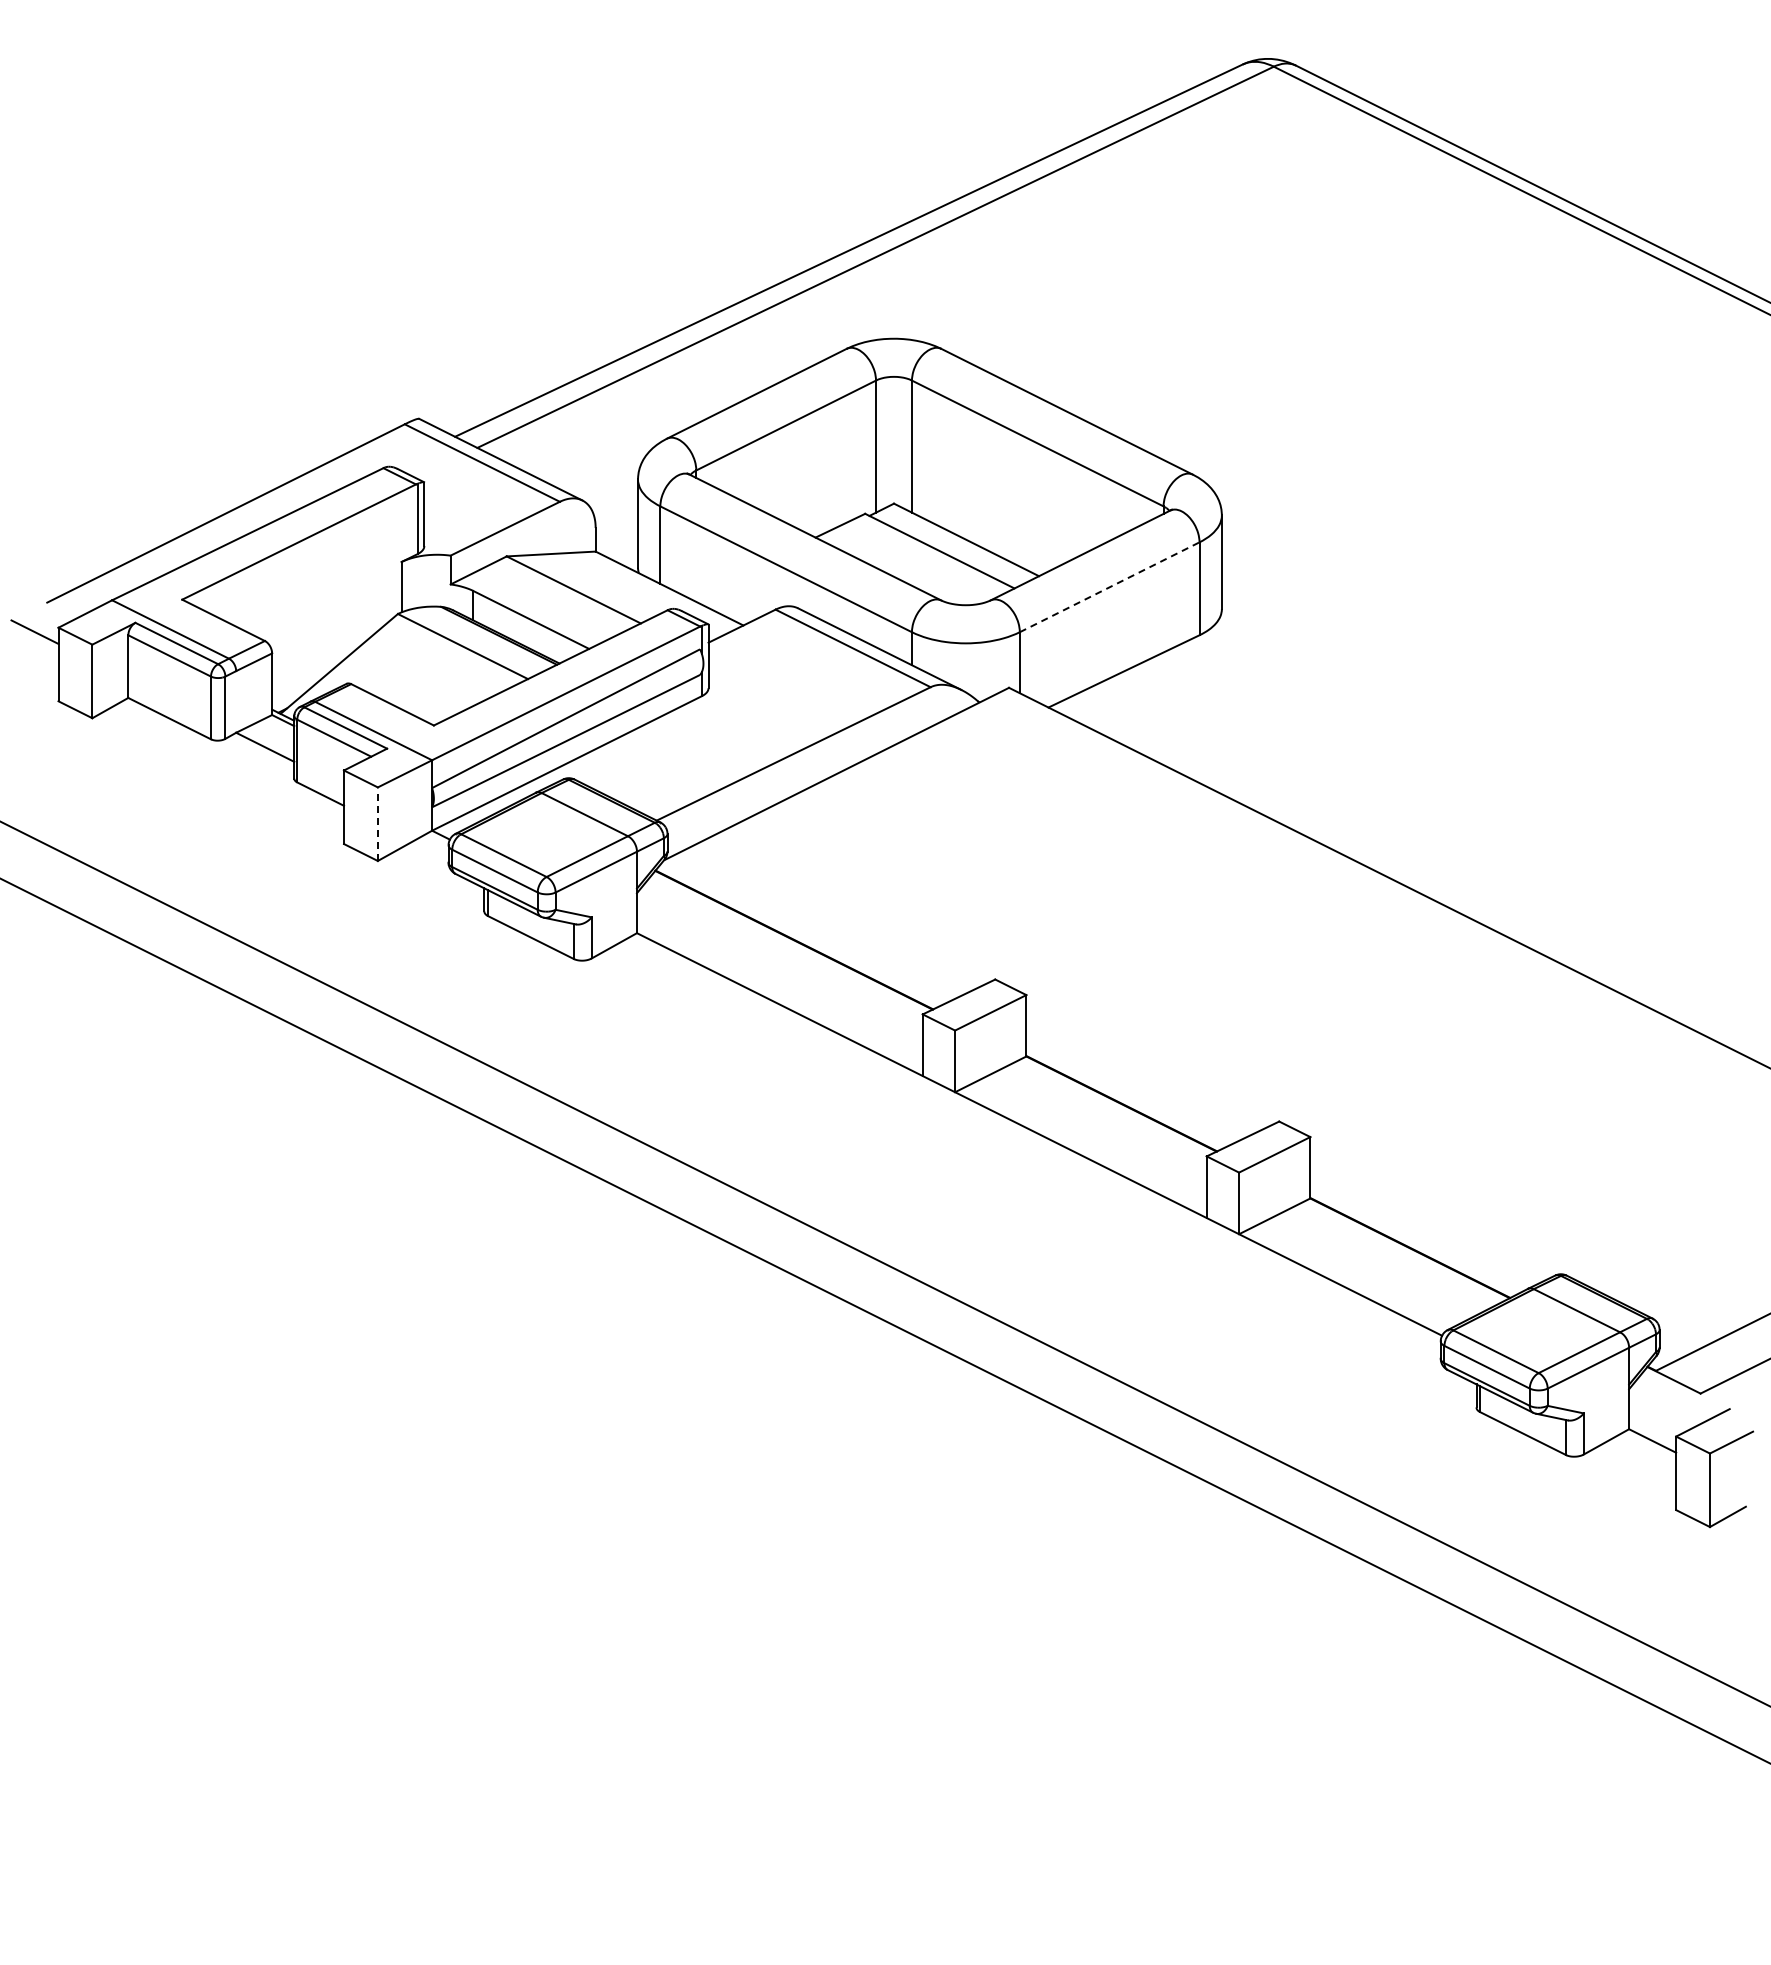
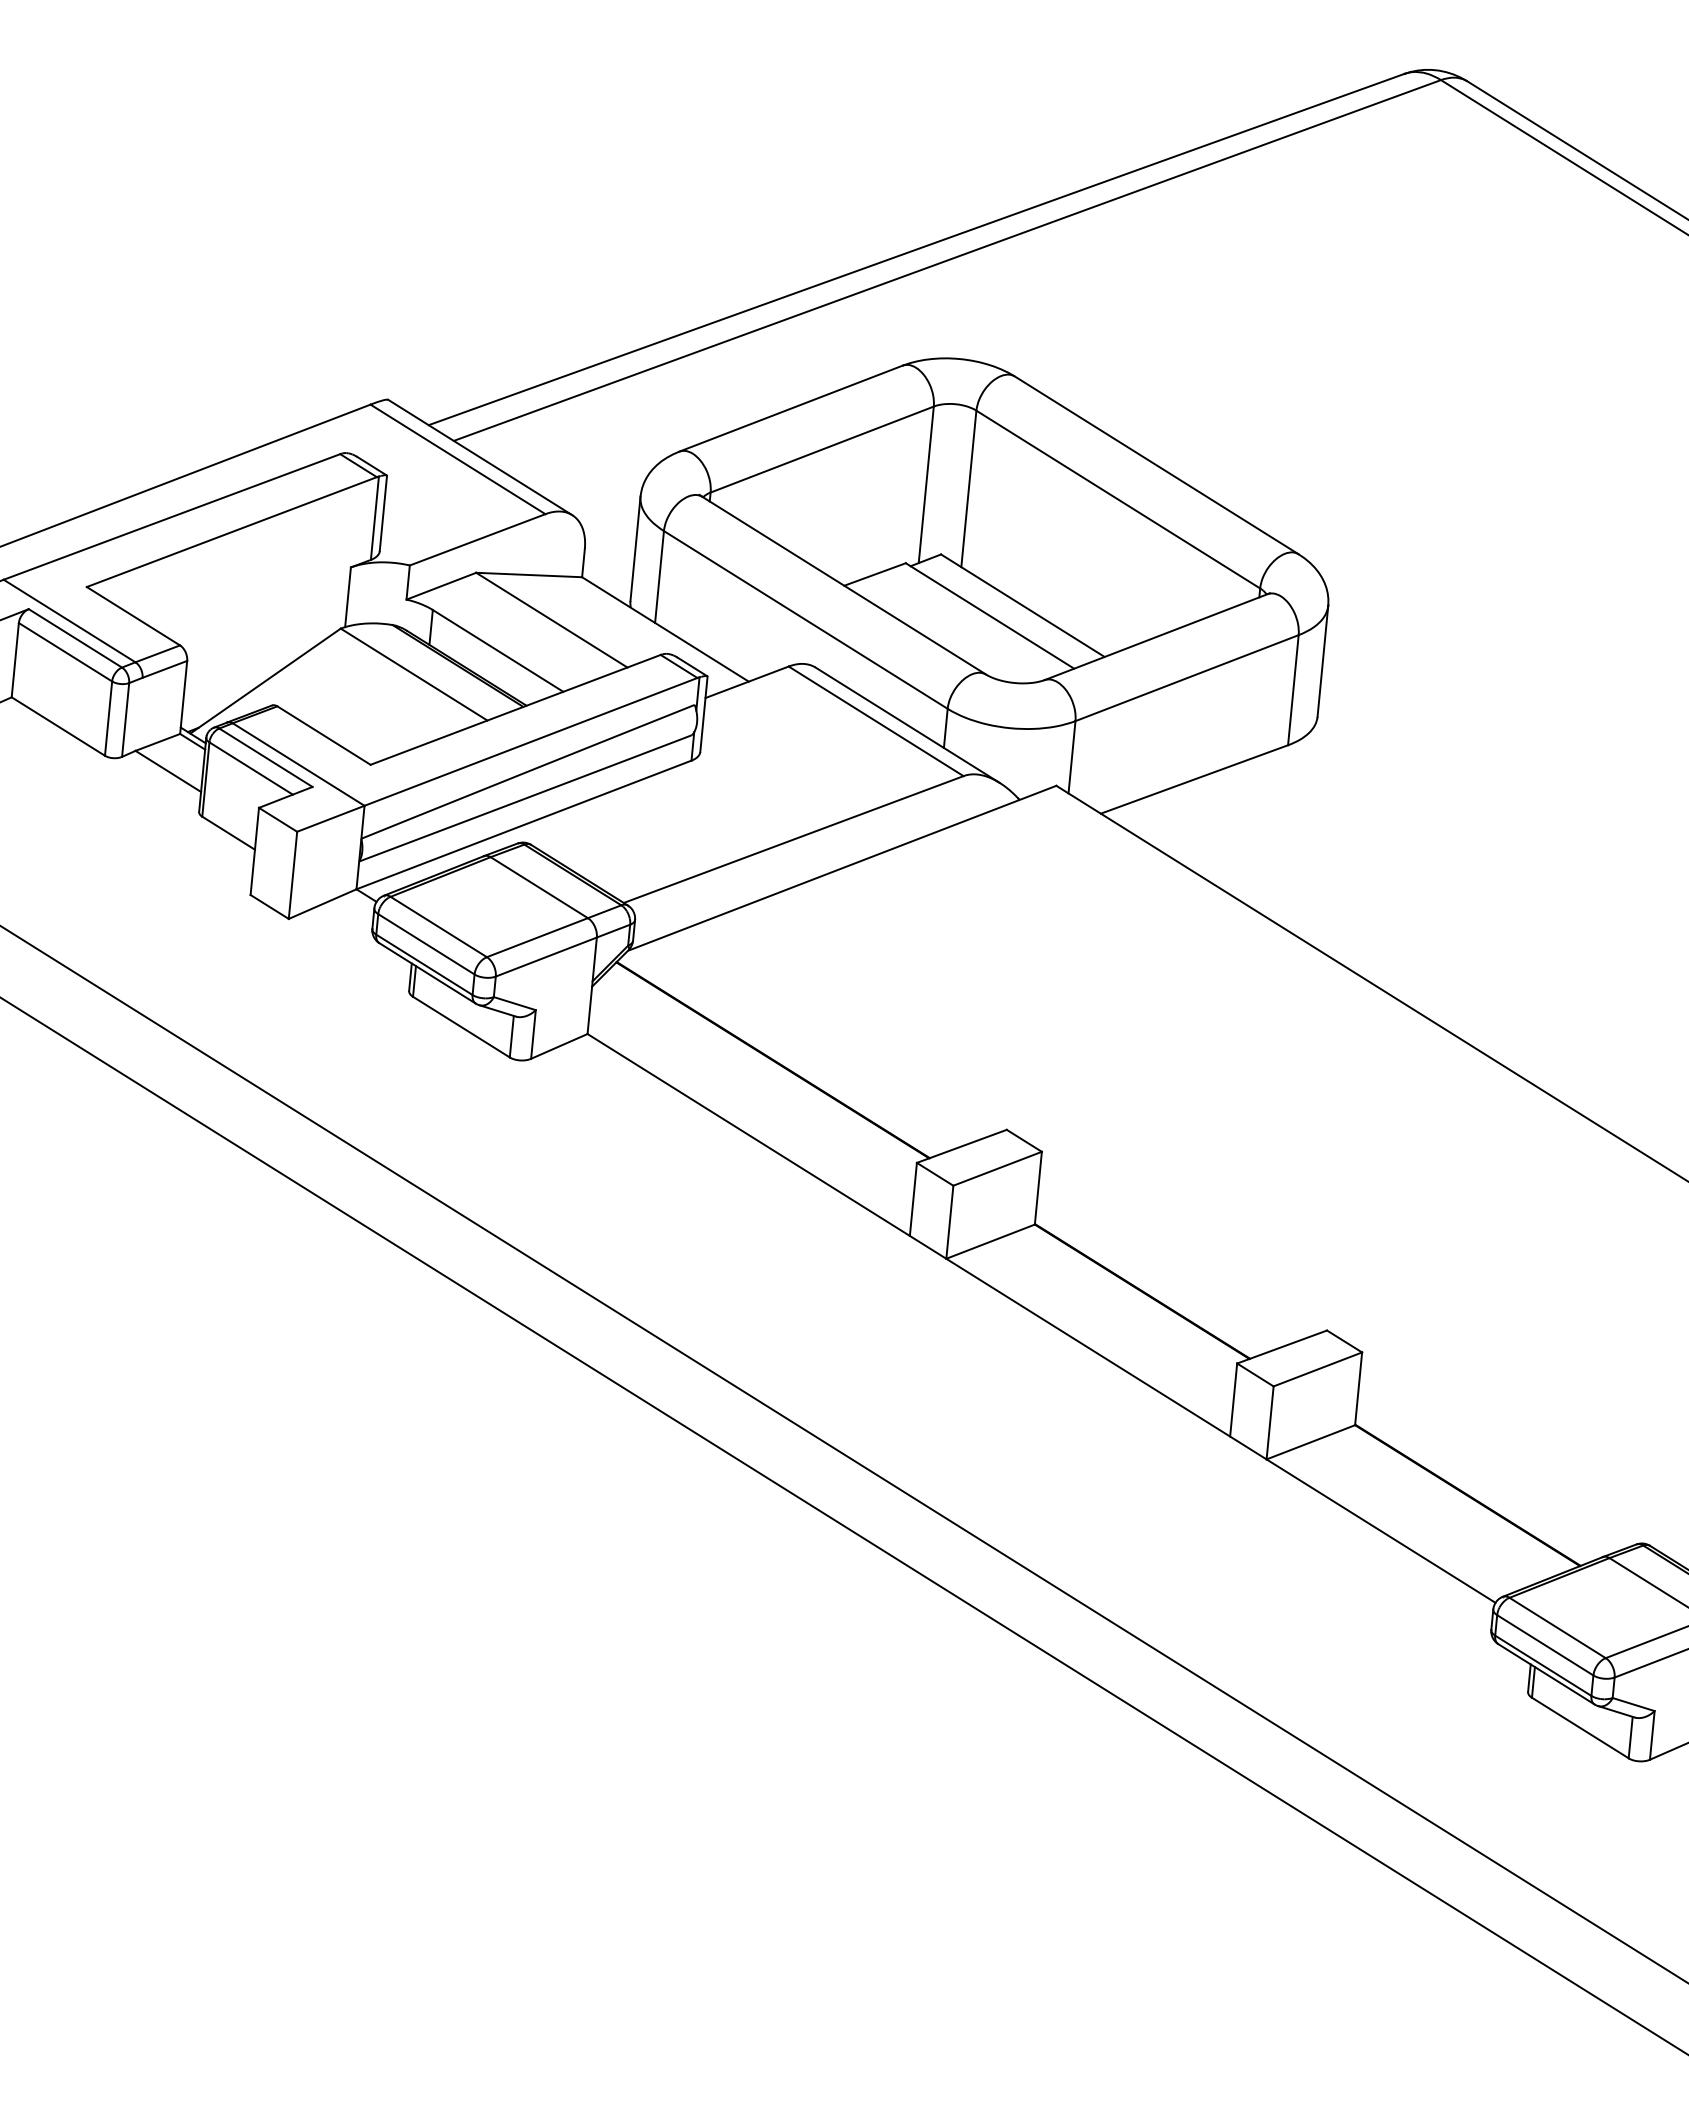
line: (1110, 587) -> (1188, 678), dashed -> solid
line: (377, 824) -> (292, 875), dashed -> solid

